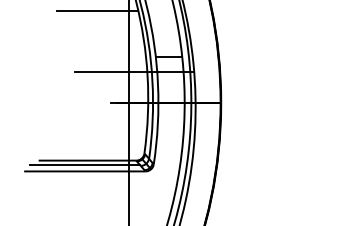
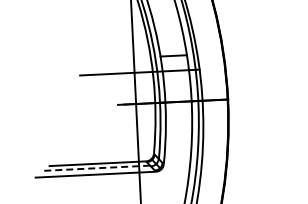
line: (97, 11) -> (100, 14), removed
line: (85, 165) -> (95, 168), solid -> dashed

